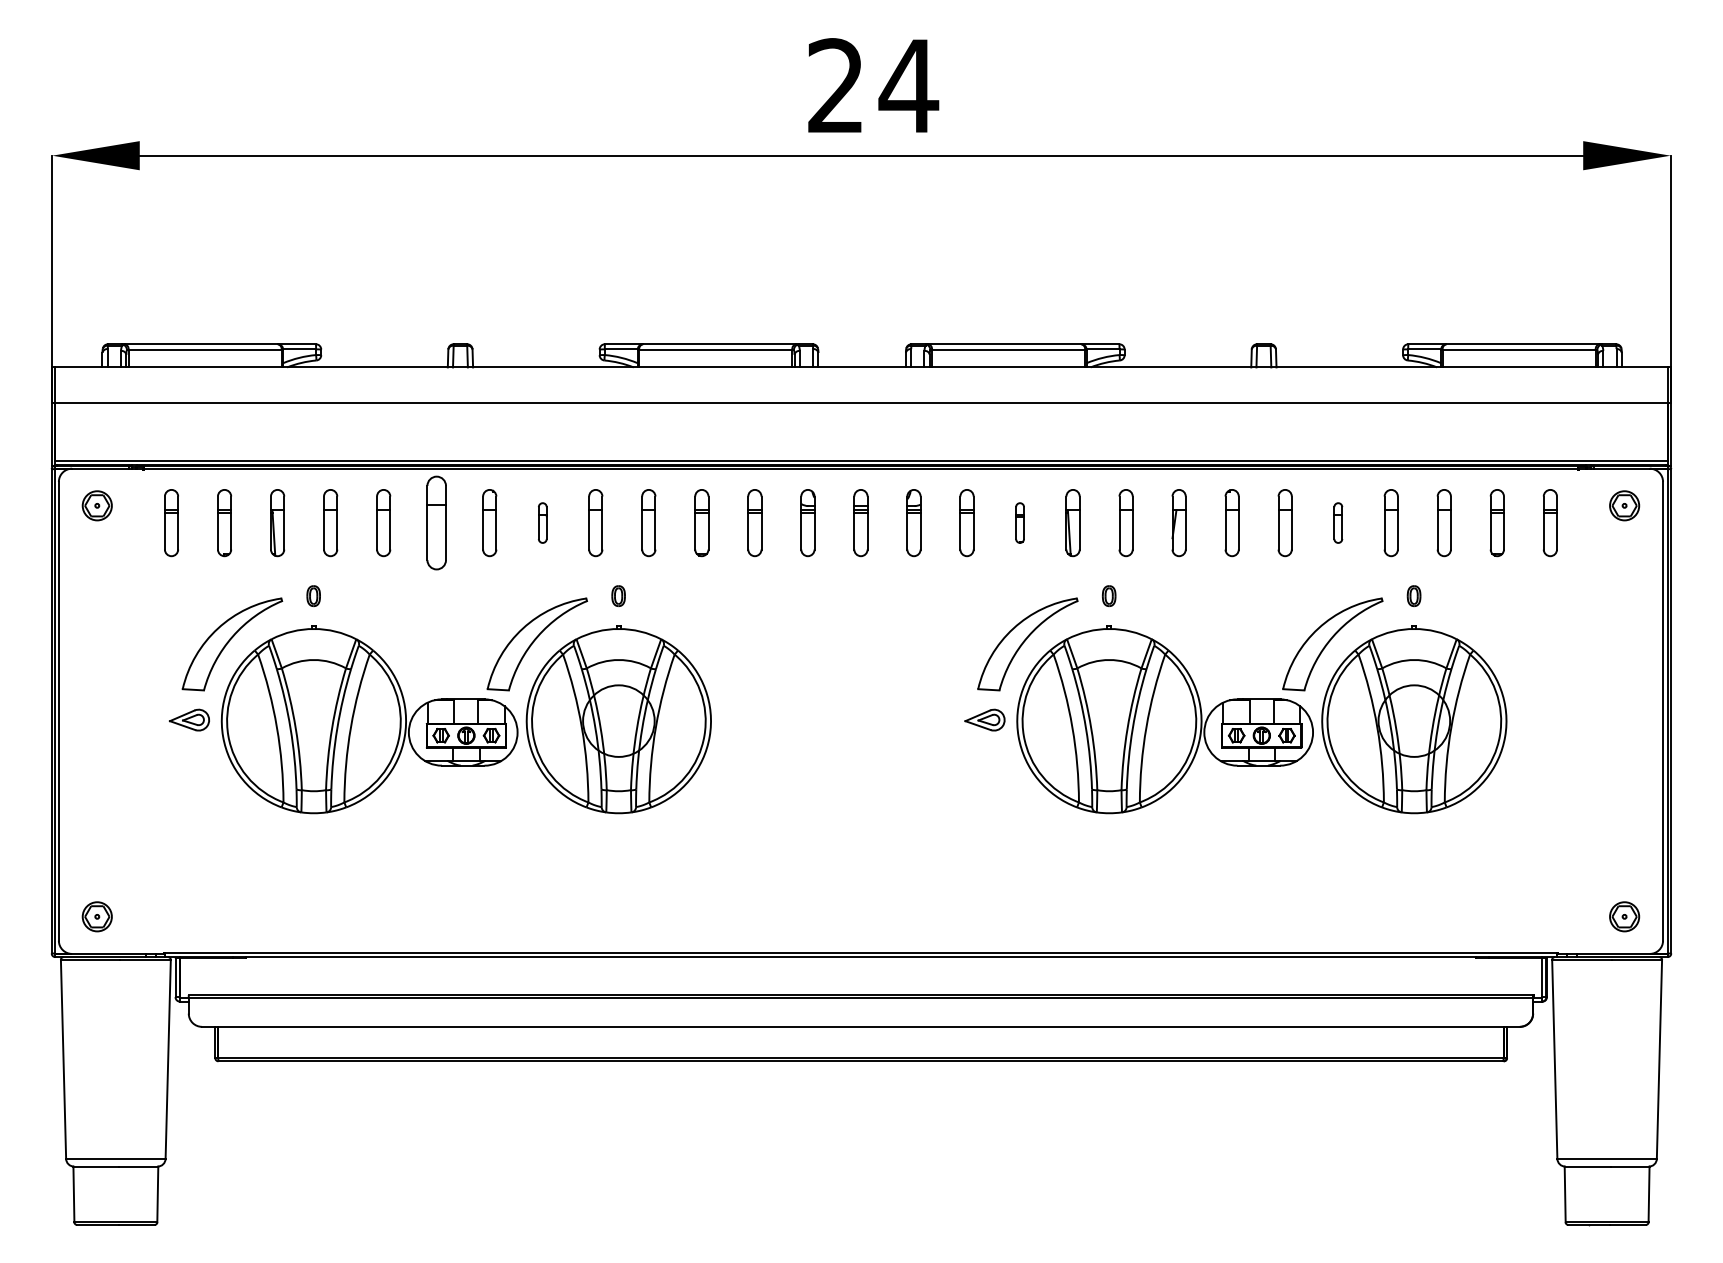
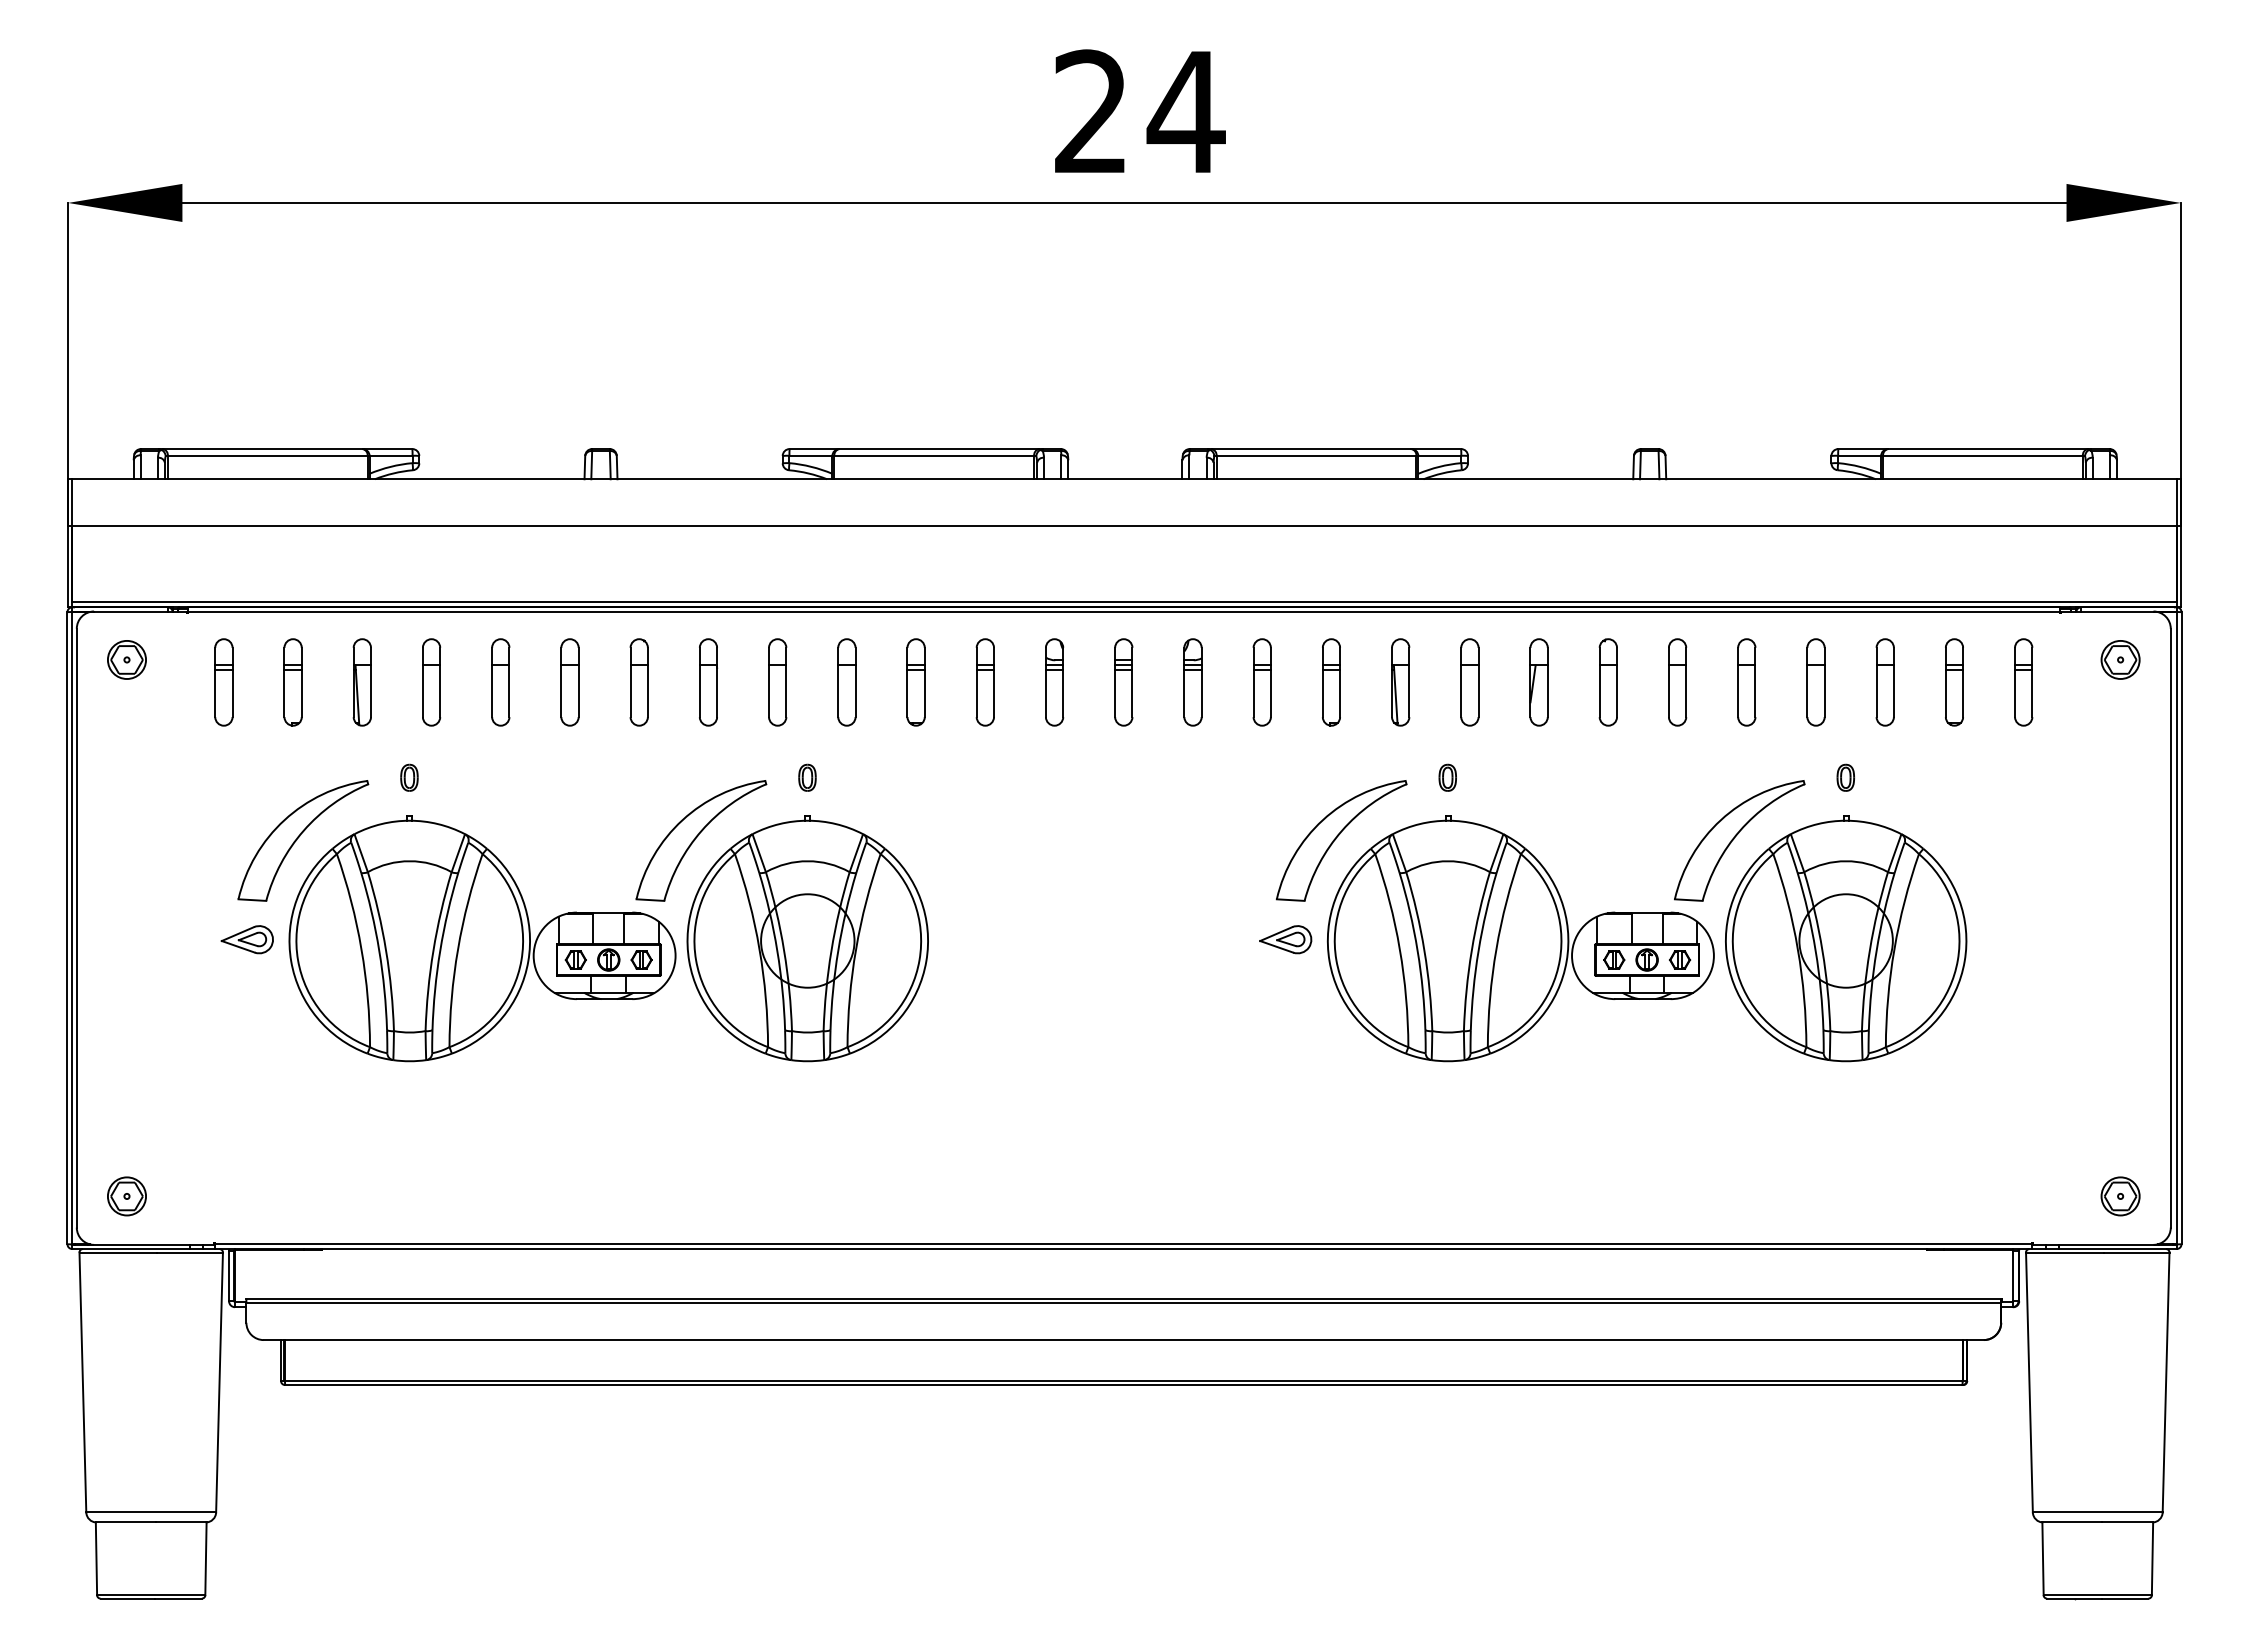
part: (436, 523) -> (569, 682), size x0.71
part: (542, 523) -> (708, 682), size x1.67
part: (1020, 523) -> (1331, 682), size x1.67
part: (1338, 523) -> (1746, 682), size x1.67

